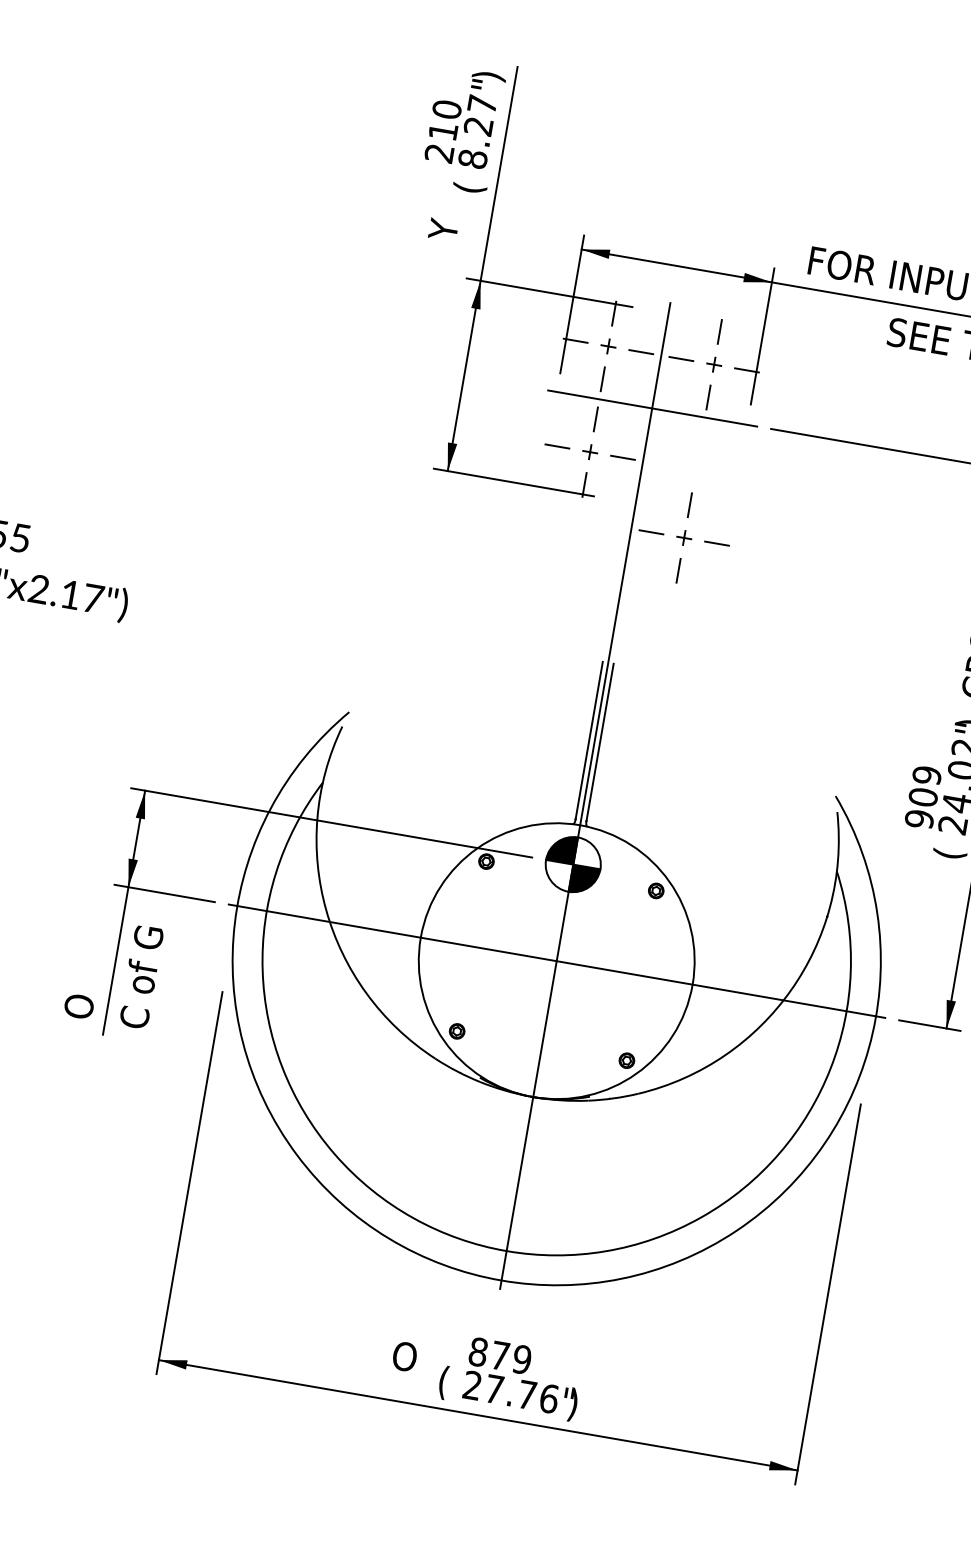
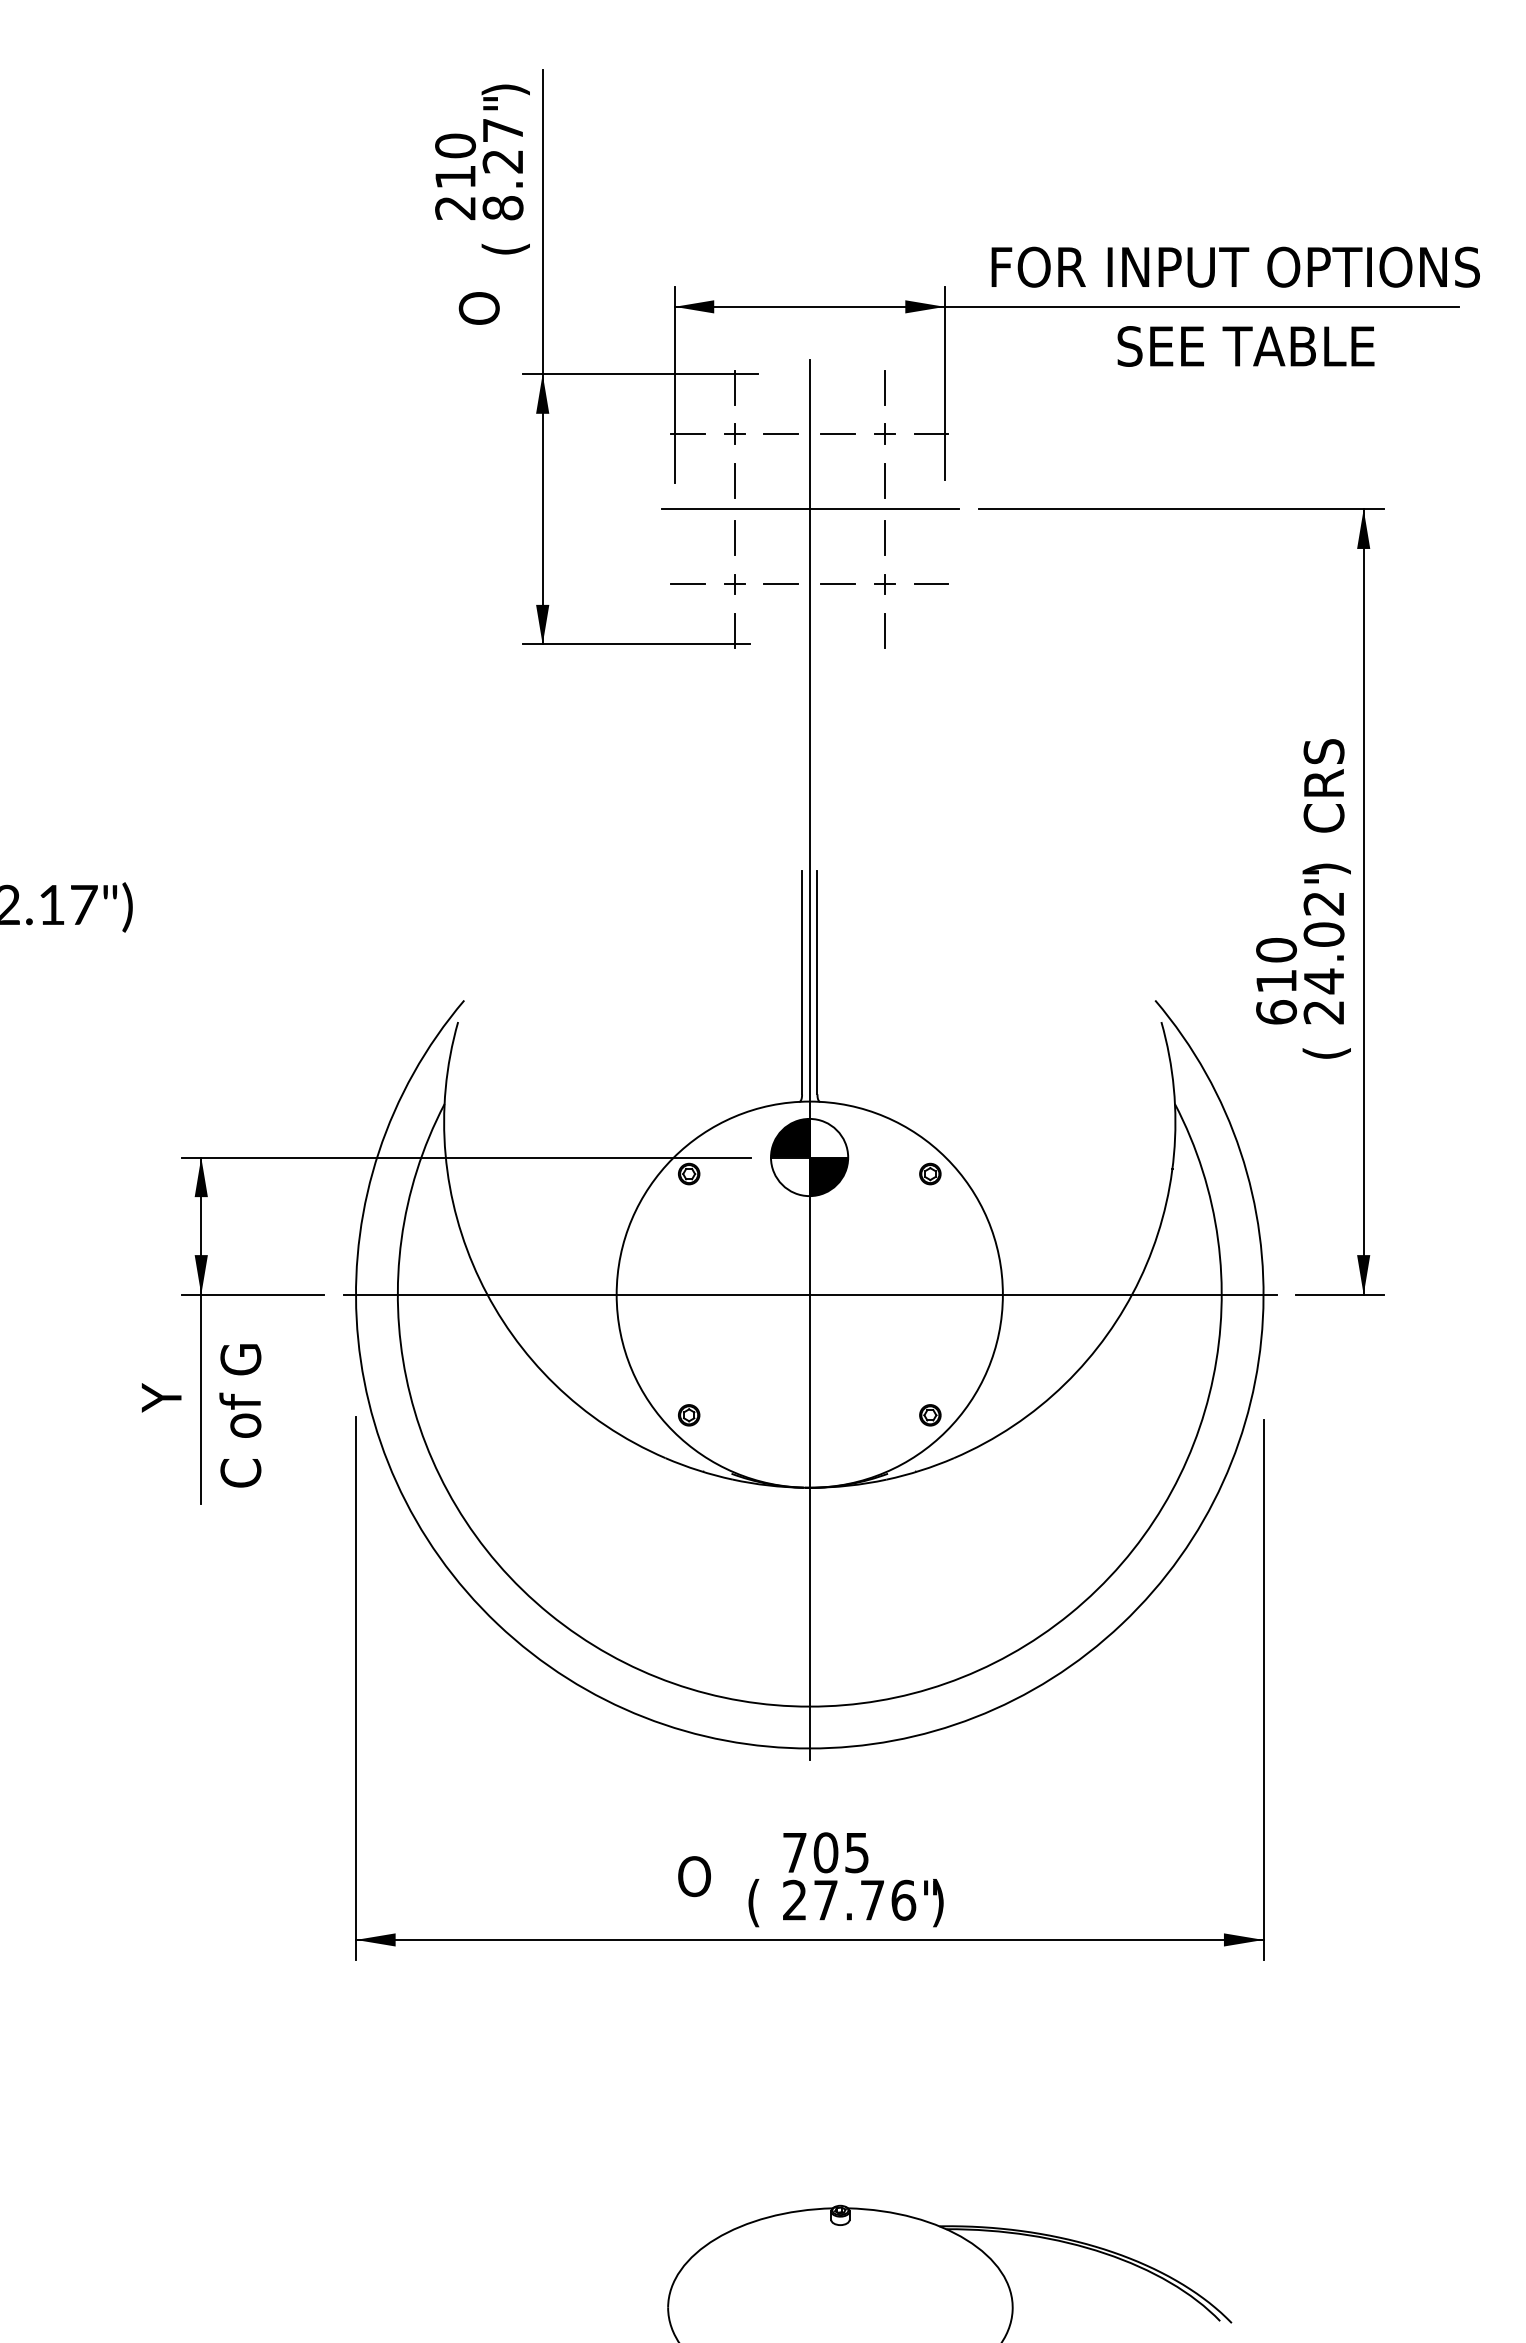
text: (443, 227) -> (478, 309), Y -> O
part: (683, 538) -> (884, 584), moved
text: (923, 797) -> (1276, 981), 909 -> 610
text: (83, 981) -> (161, 1435), O -> Y
text: (499, 1355) -> (825, 1852), 879 -> 705

